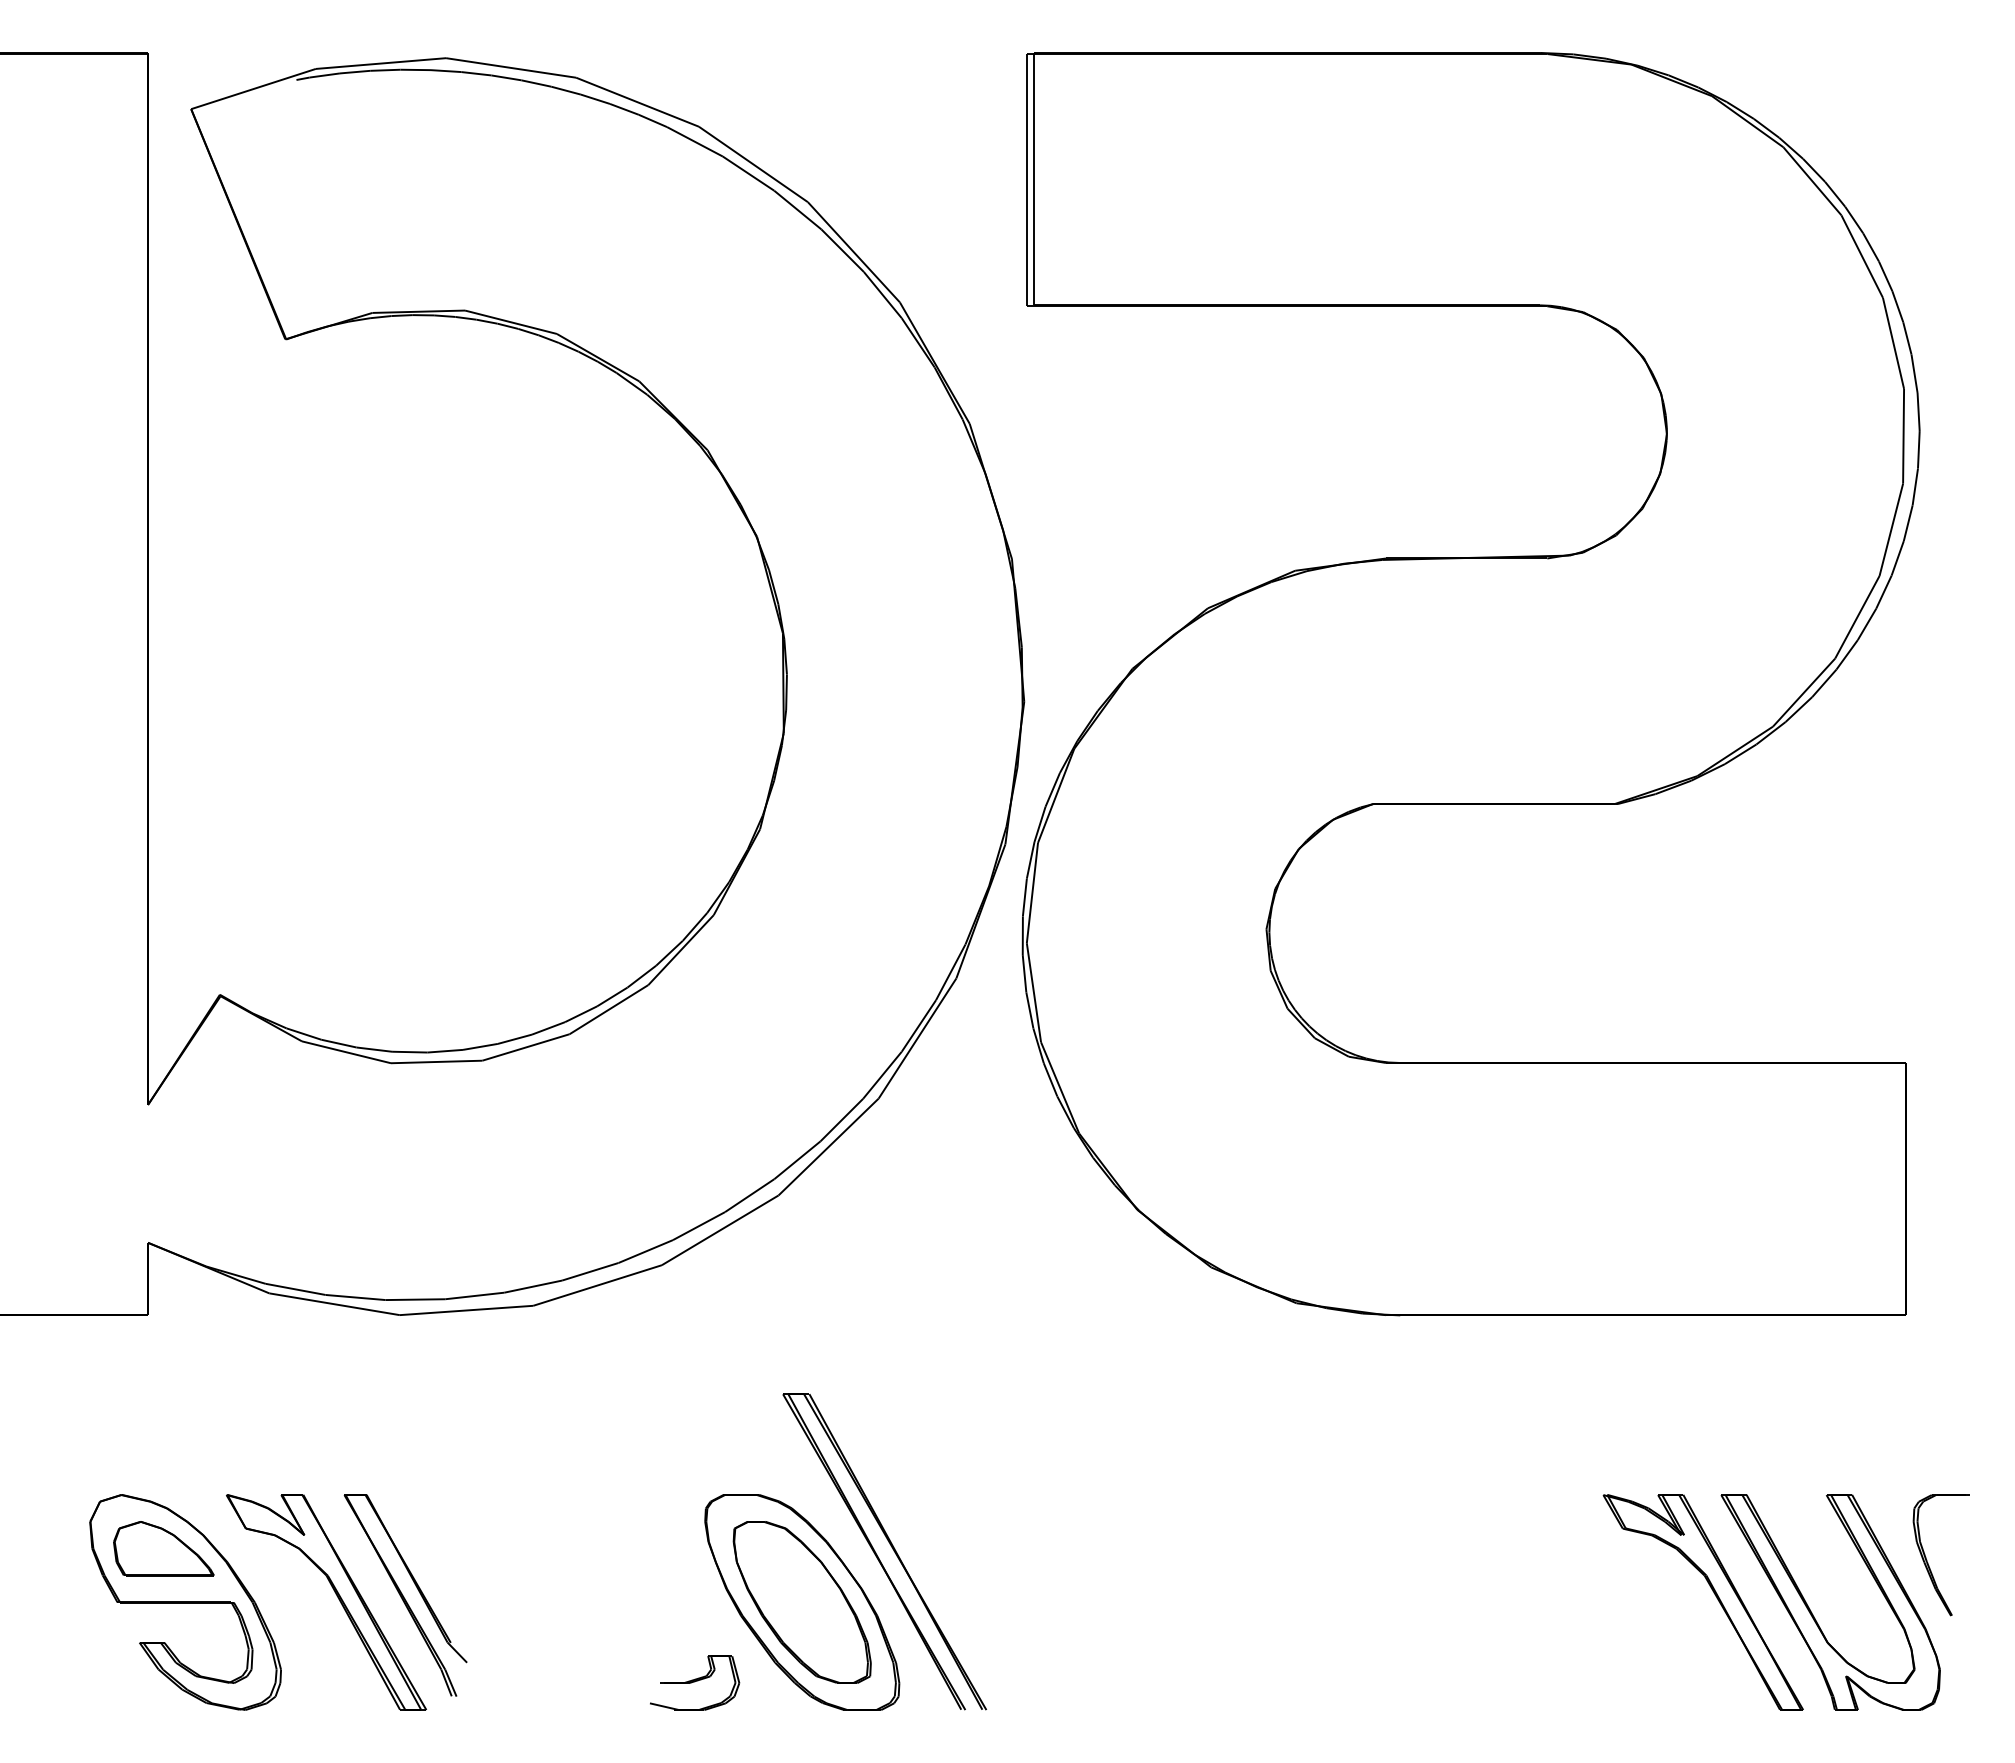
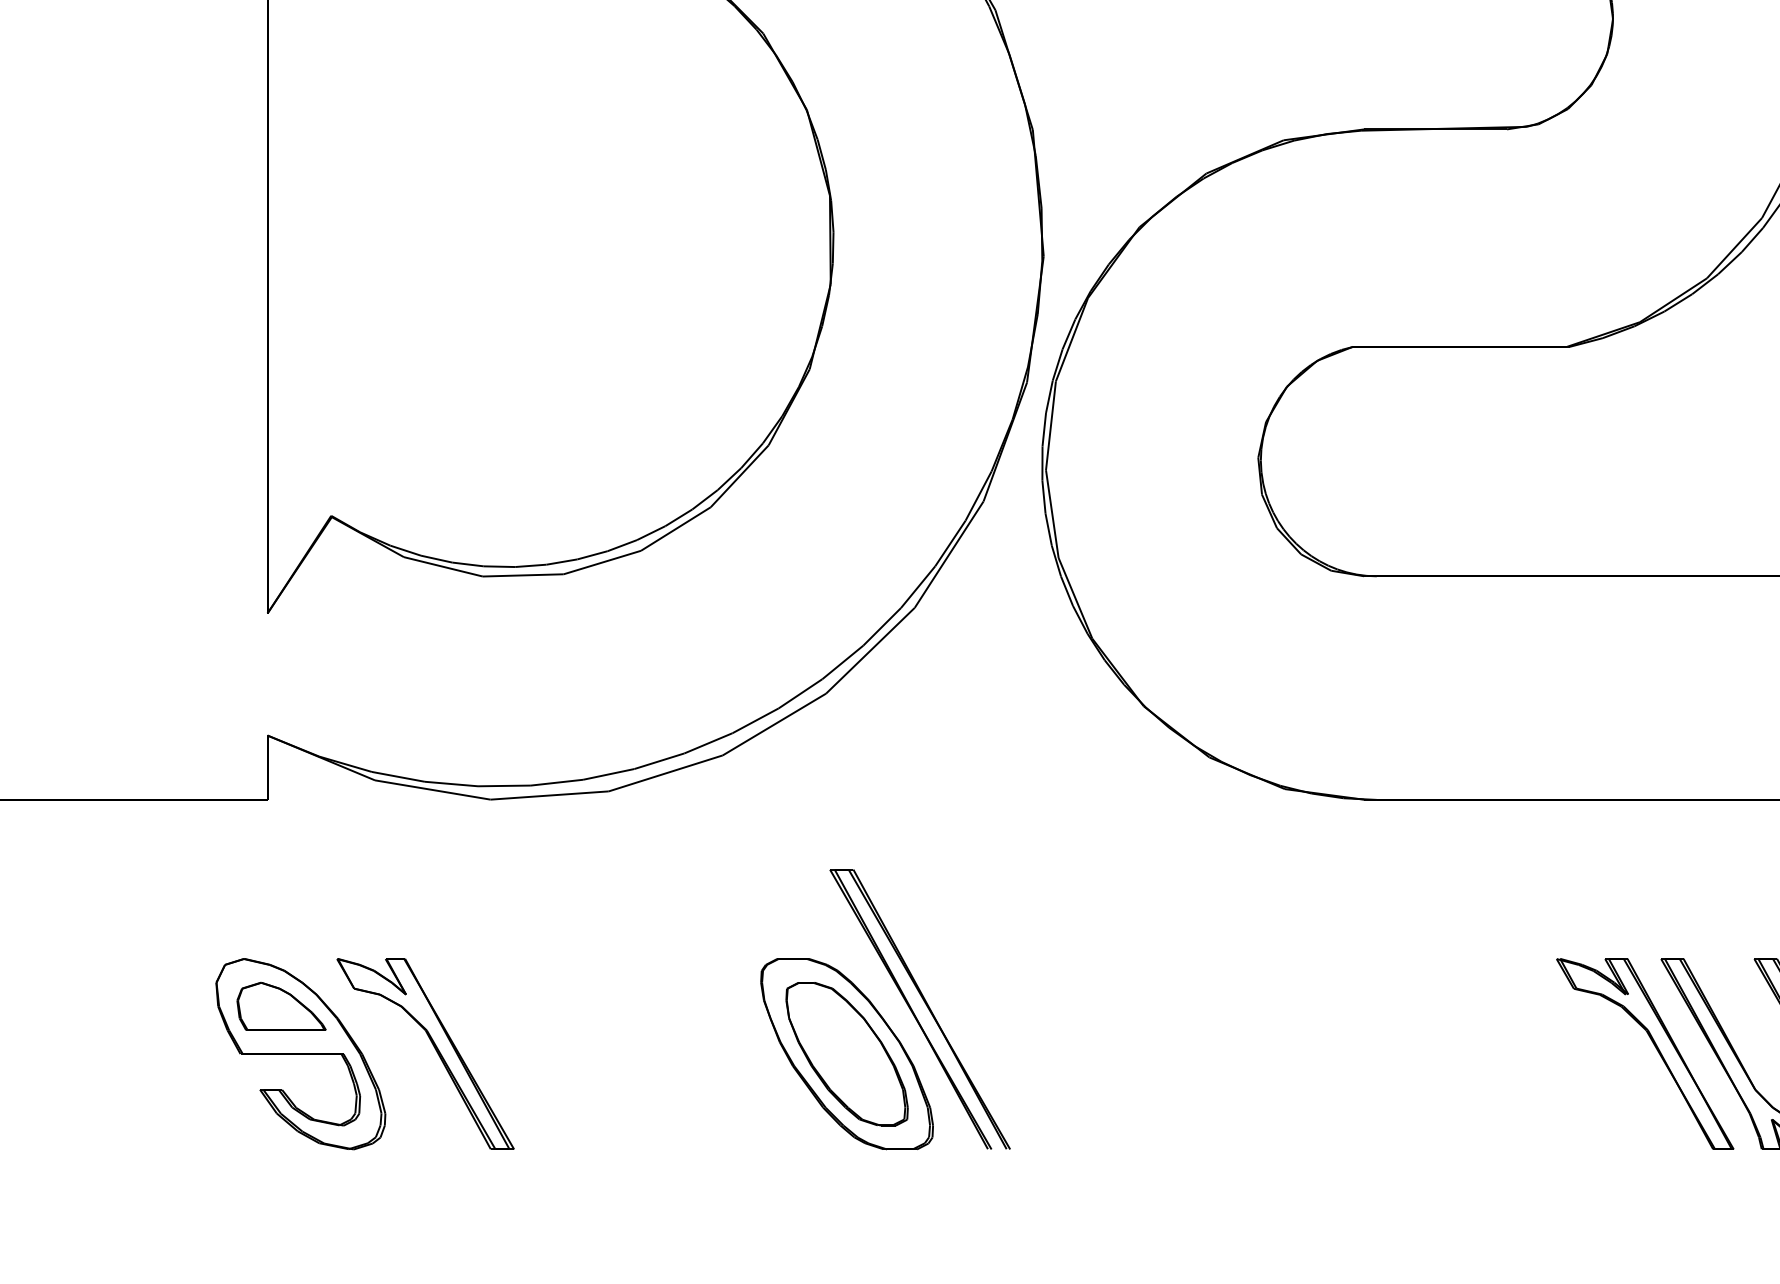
part: (405, 1595) -> (495, 1047), removed
part: (695, 1682) -> (752, 1125), removed

